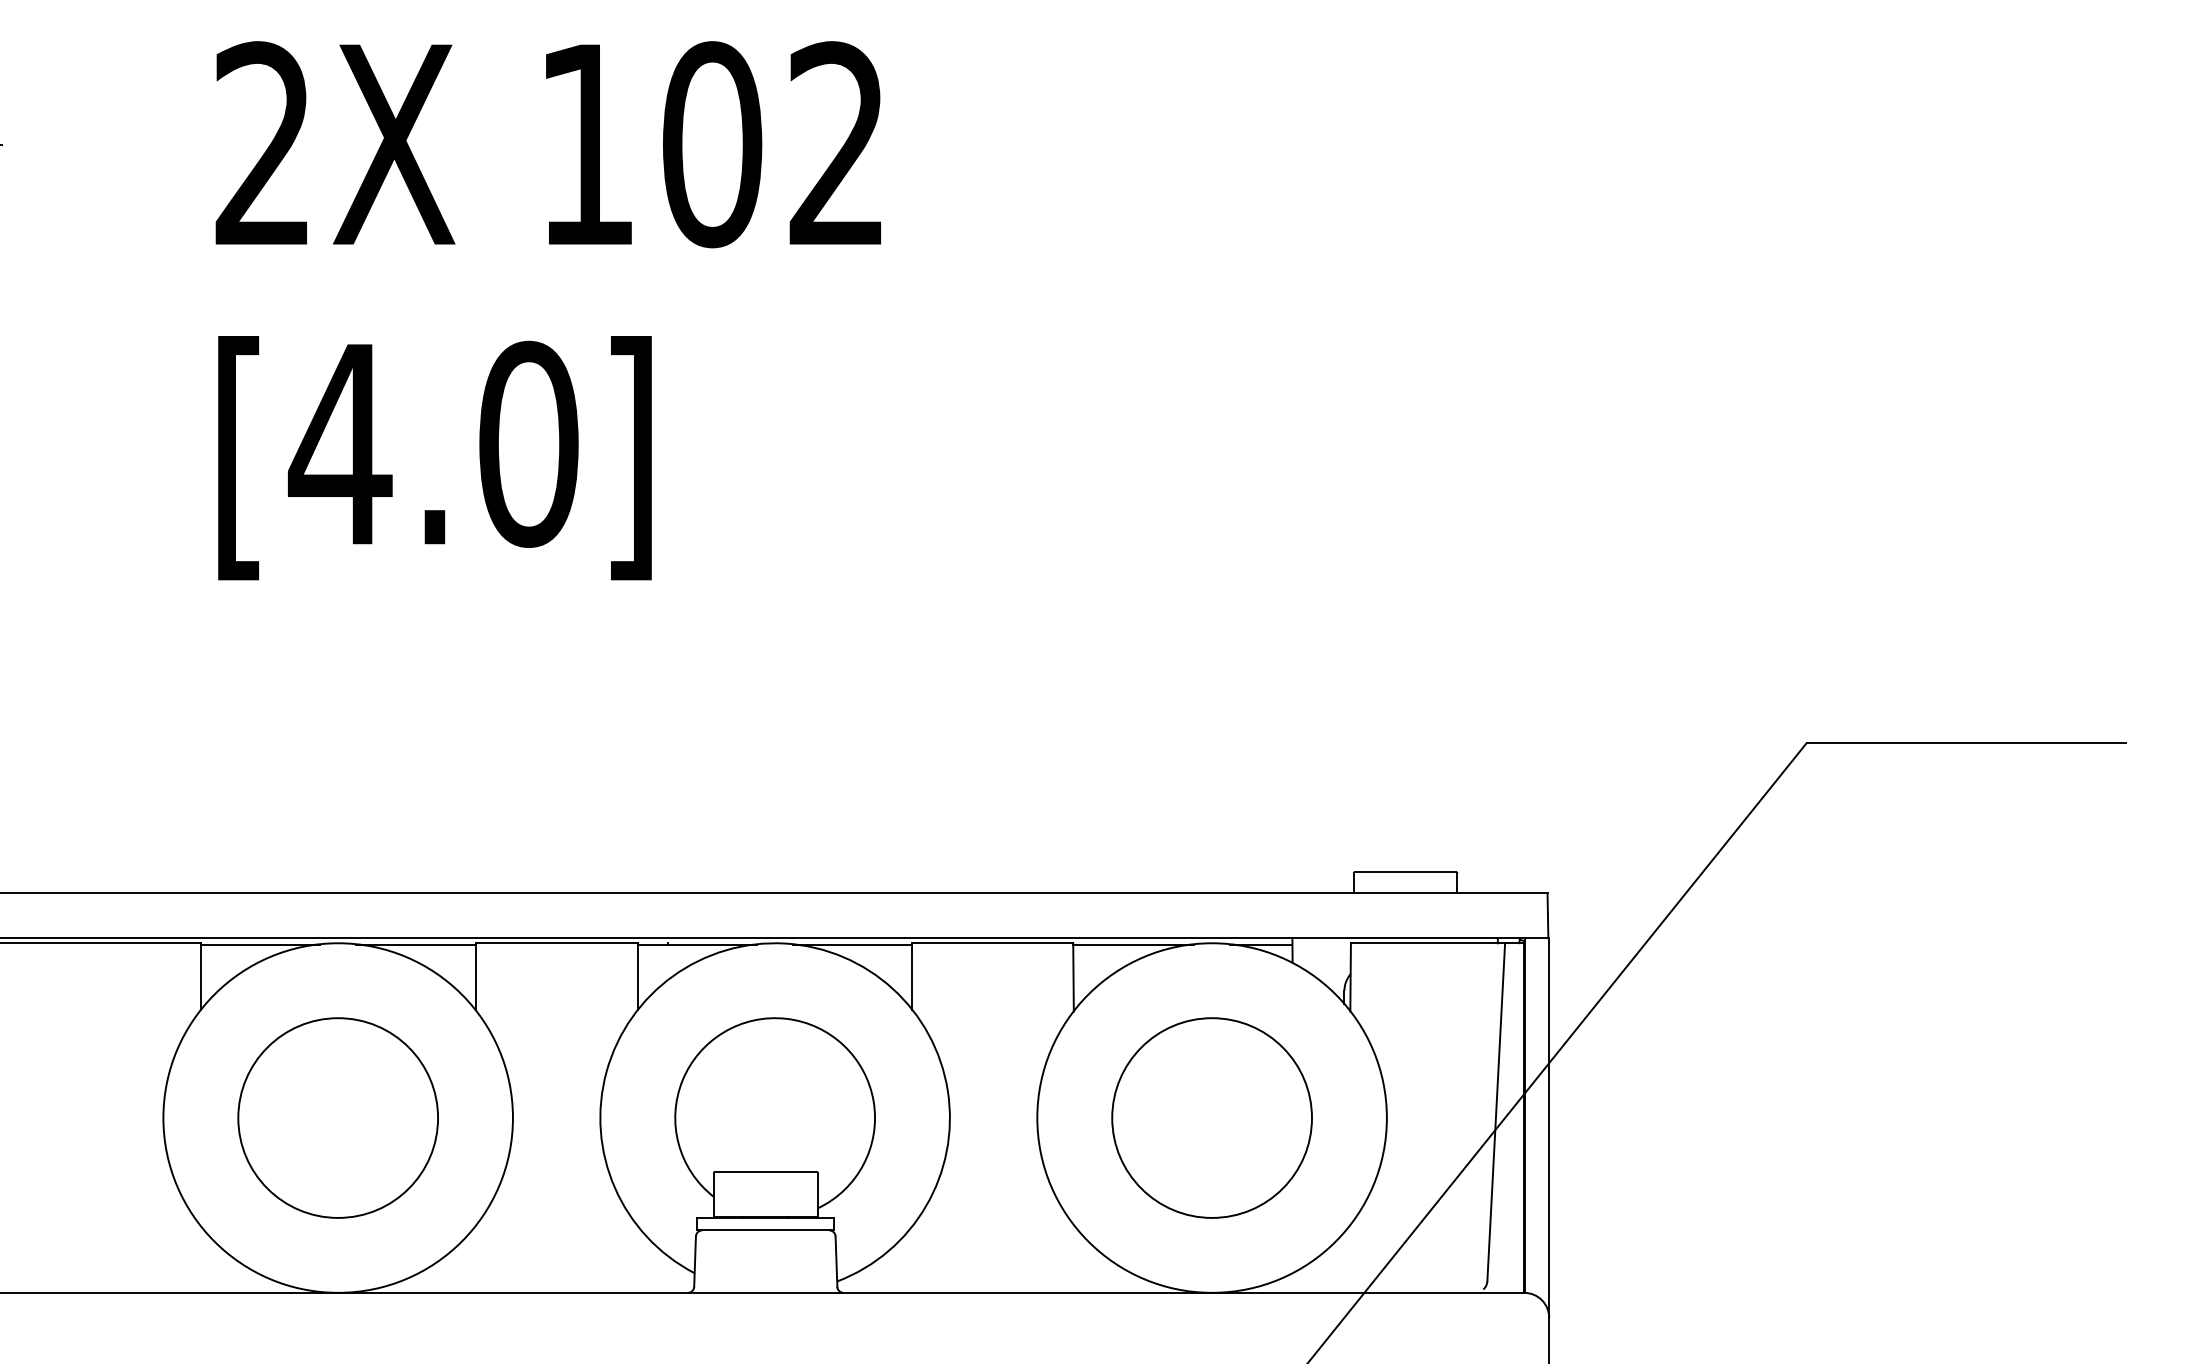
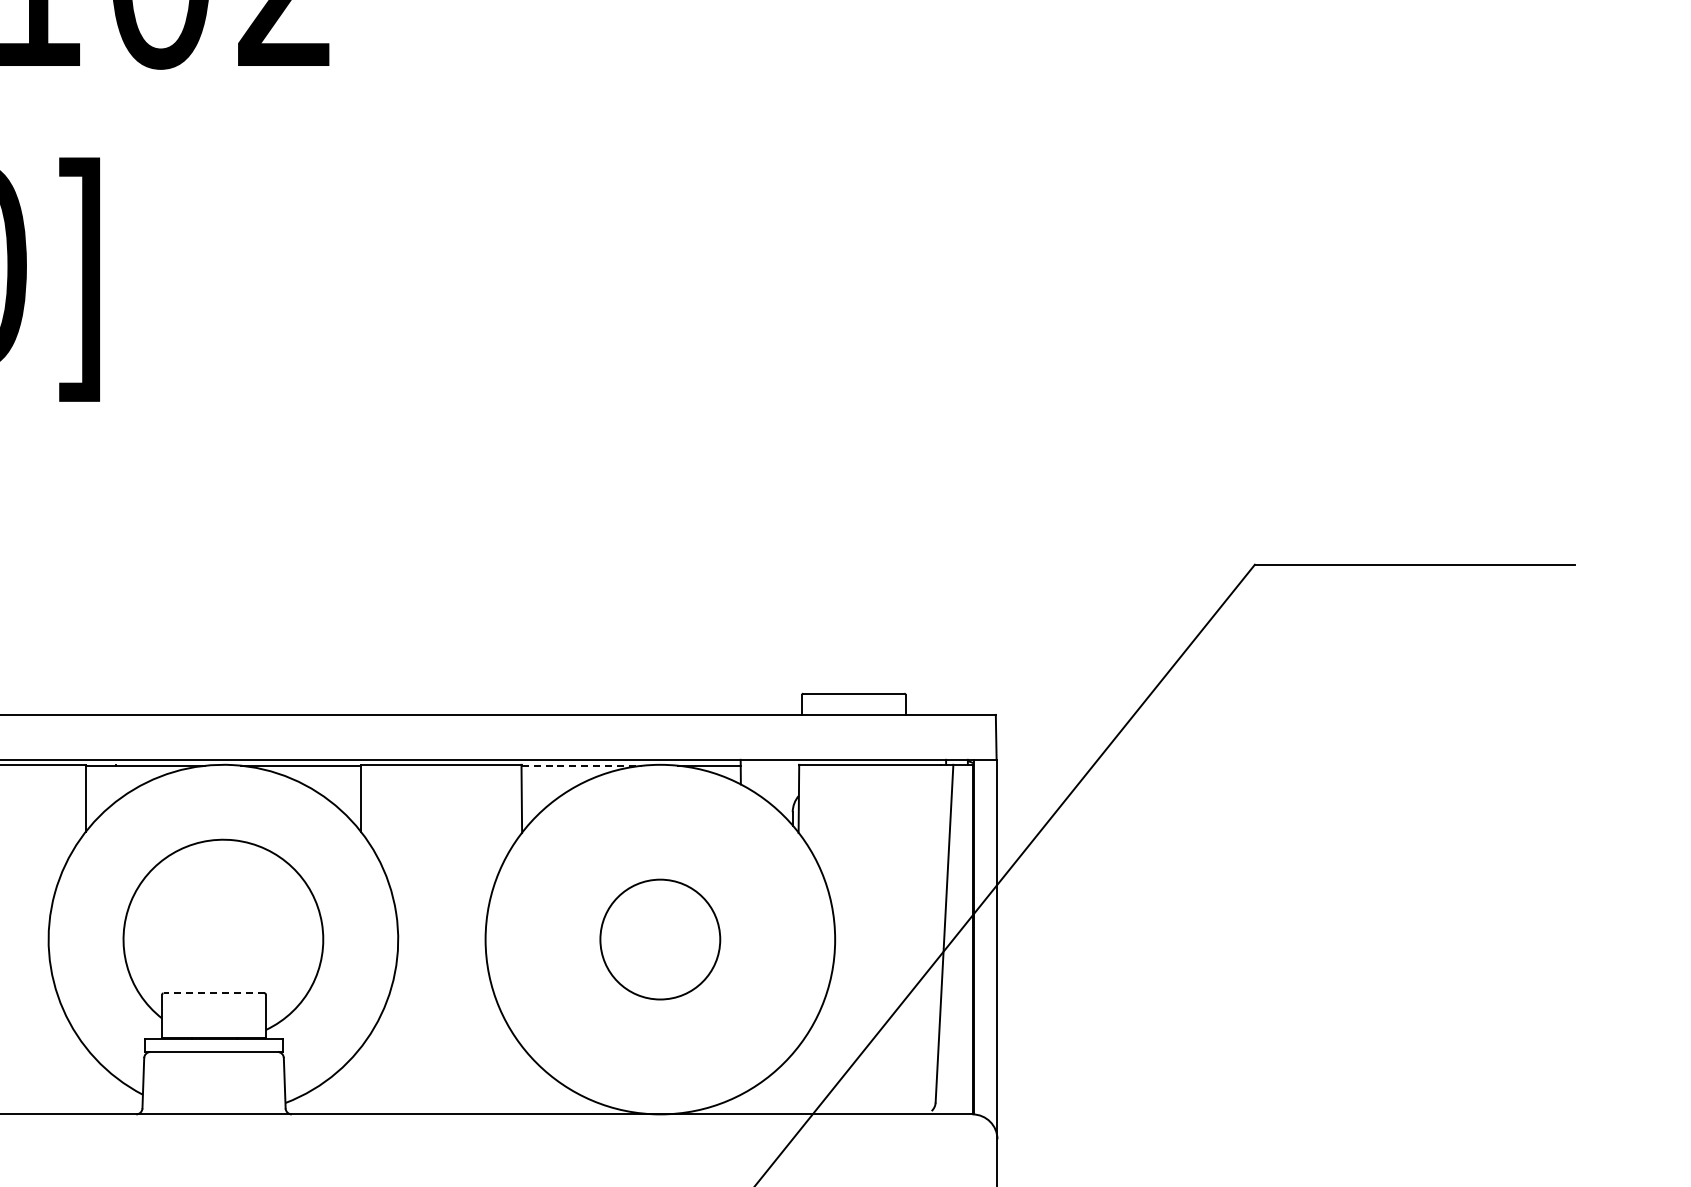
line: (1134, 944) -> (582, 766), solid -> dashed
circle: (1211, 1117) -> (659, 939), size x0.6
line: (765, 1171) -> (213, 993), solid -> dashed

